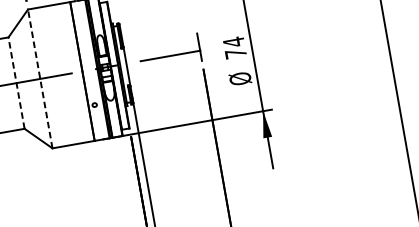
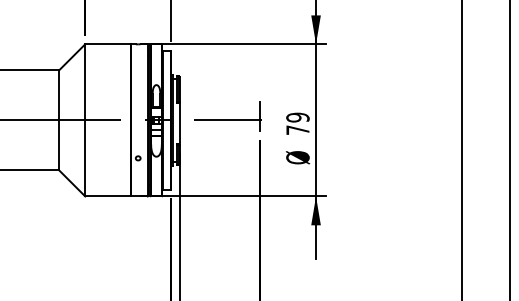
text: (233, 42) -> (297, 117), 74 -> 79
line: (40, 78) -> (85, 119), dashed -> solid
line: (16, 82) -> (59, 119), dashed -> solid

